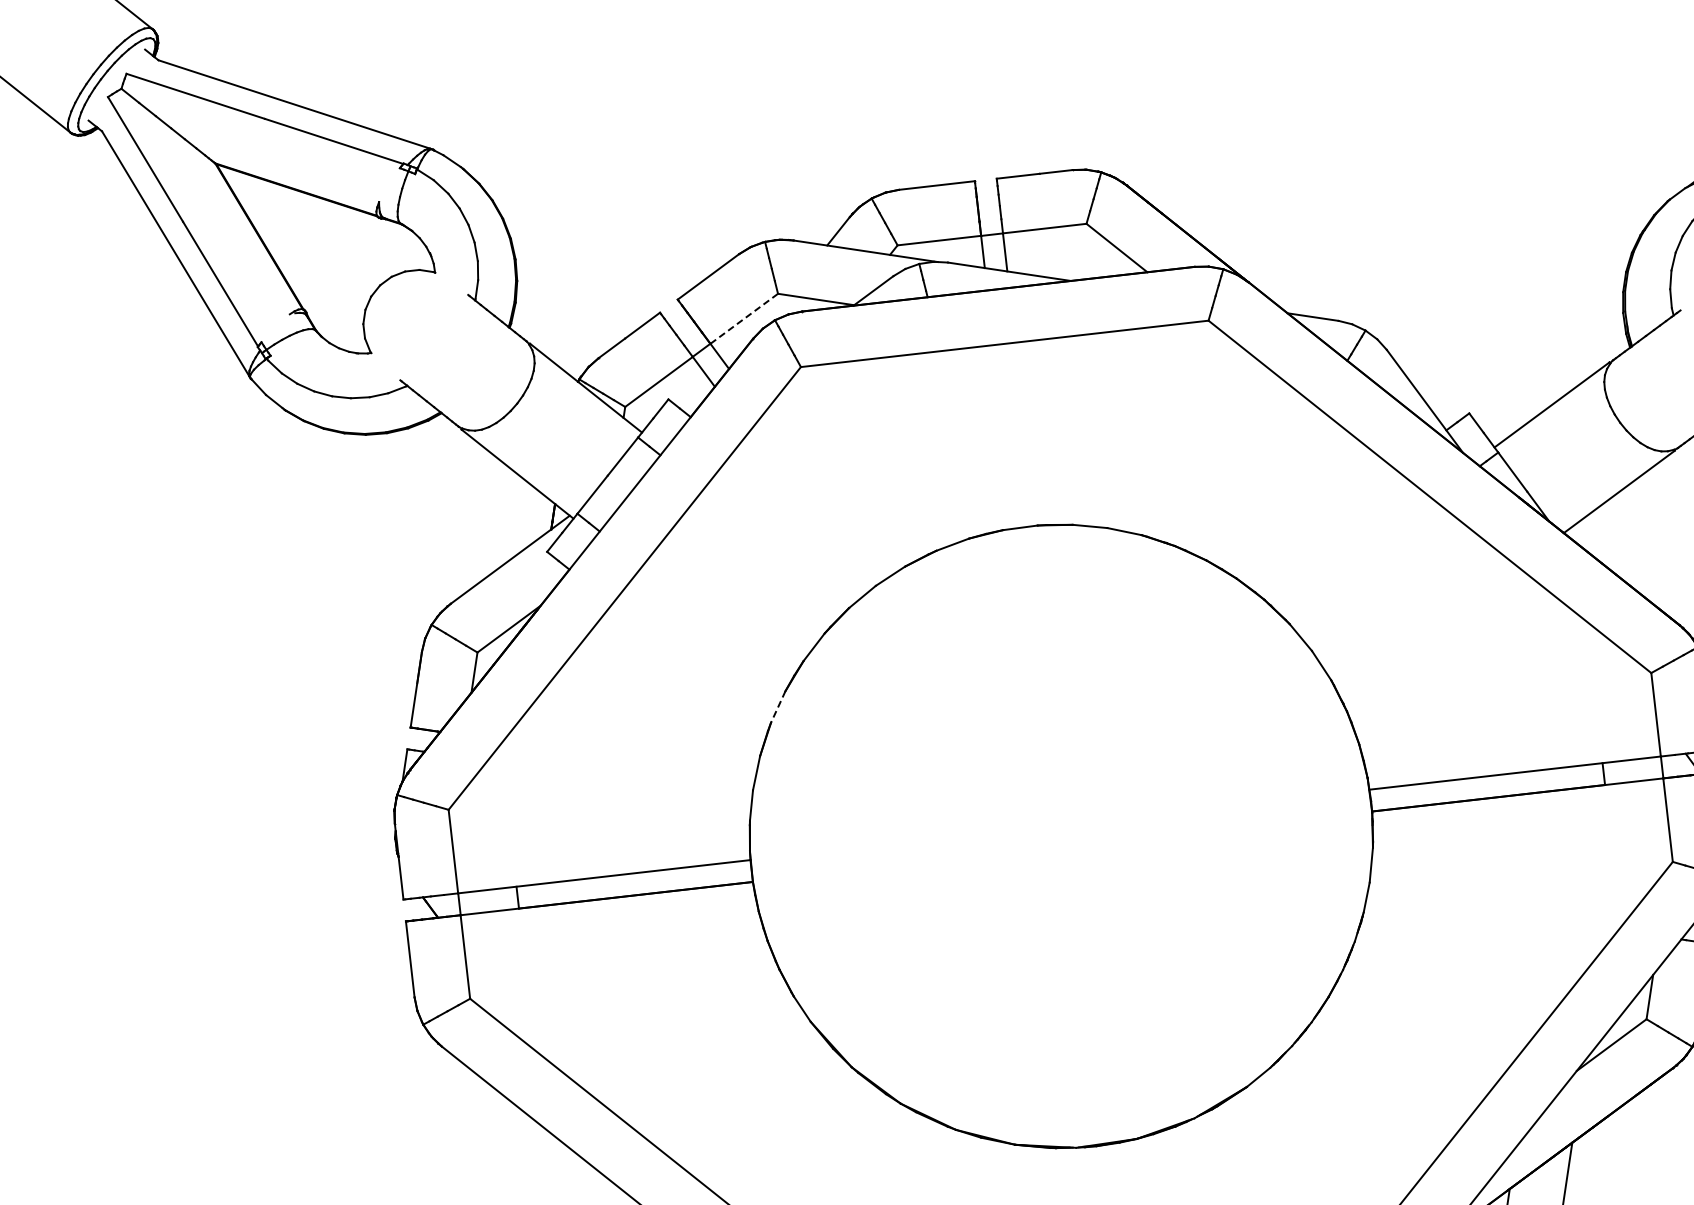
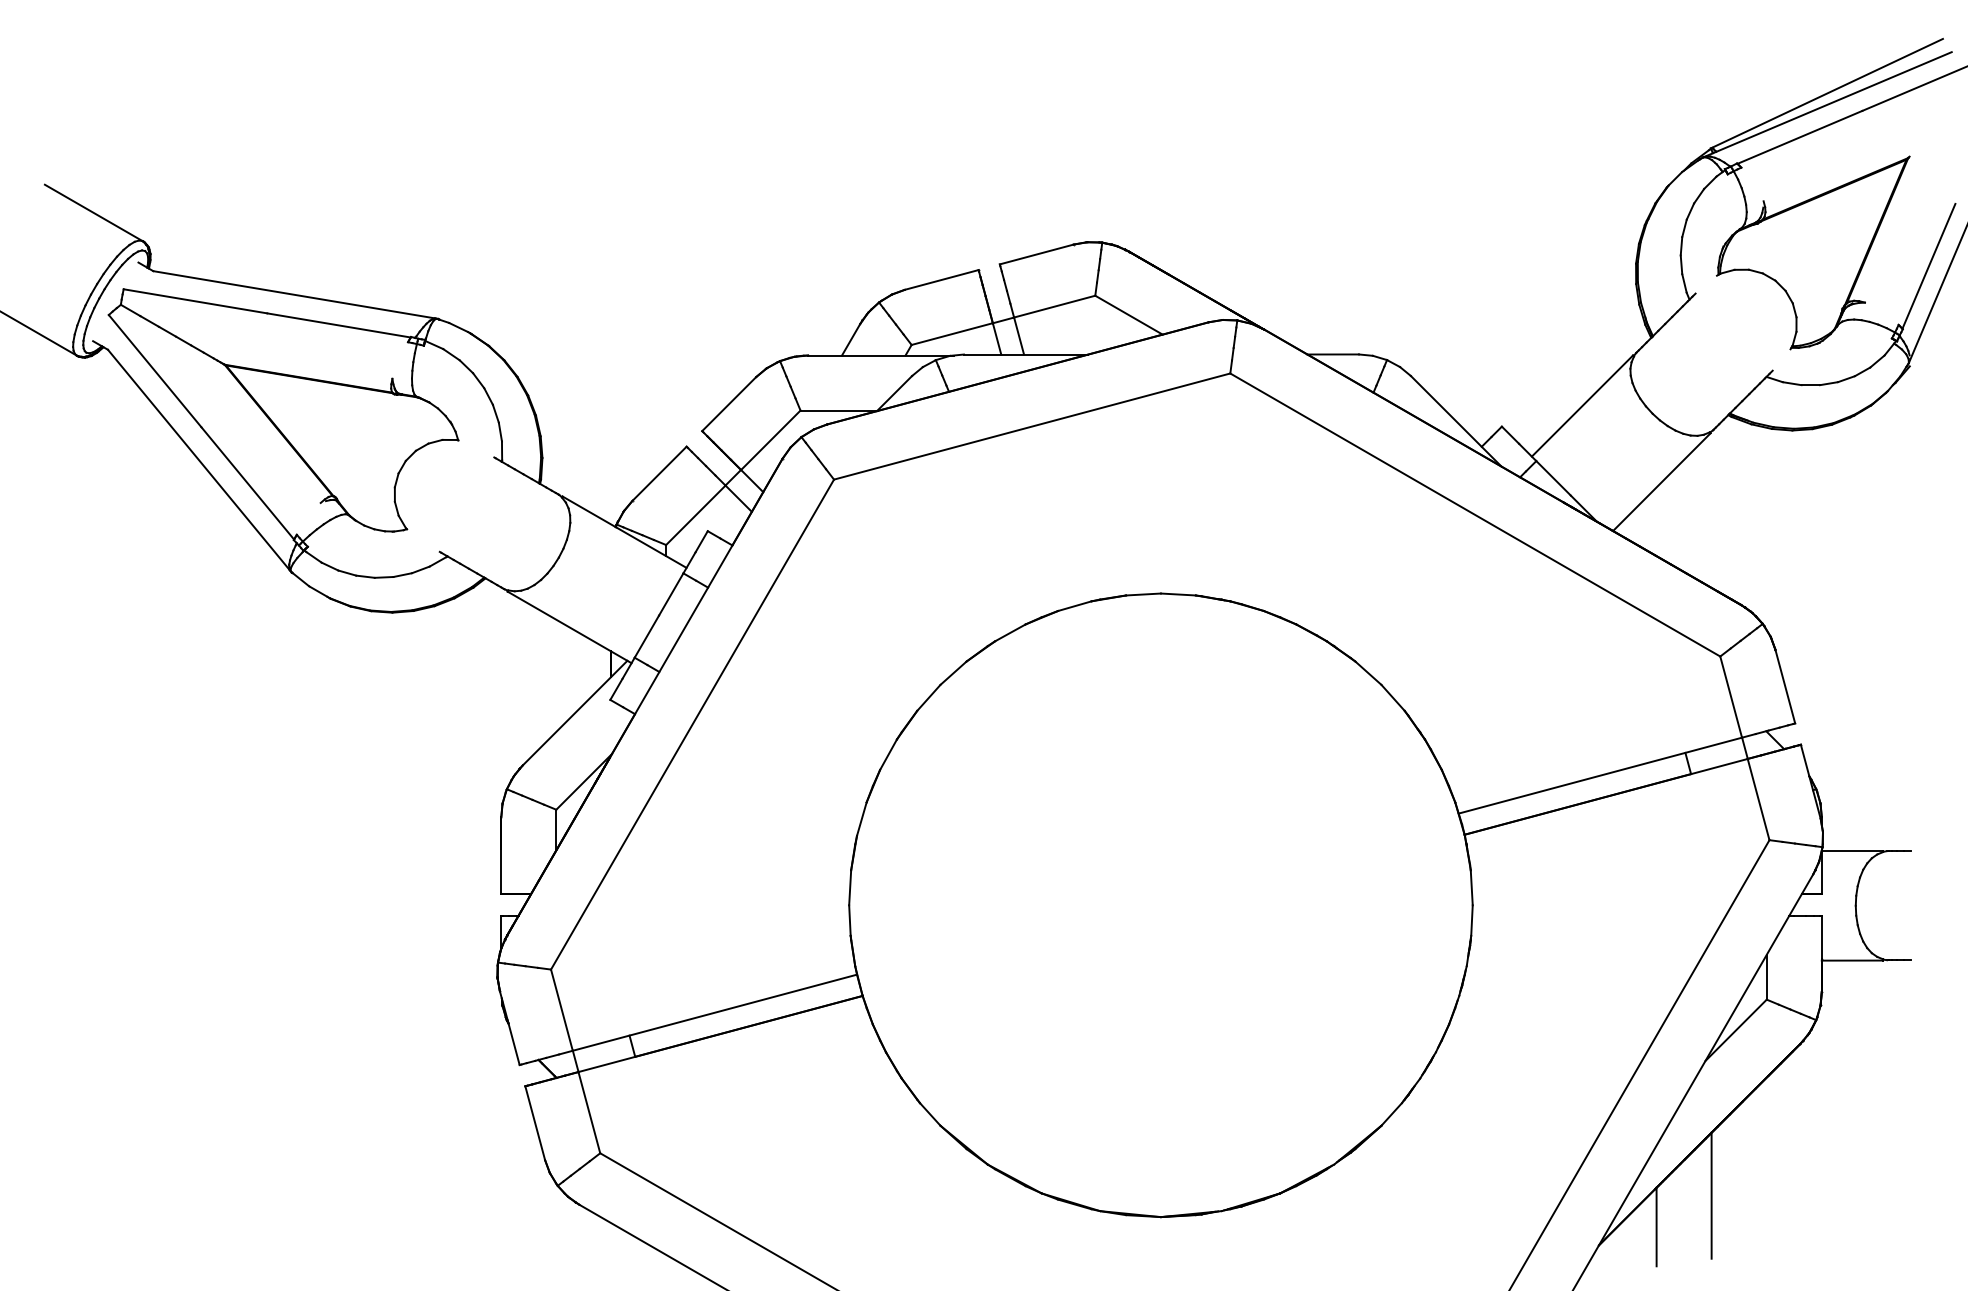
line: (745, 318) -> (771, 439), dashed -> solid
line: (777, 707) -> (861, 819), dashed -> solid

